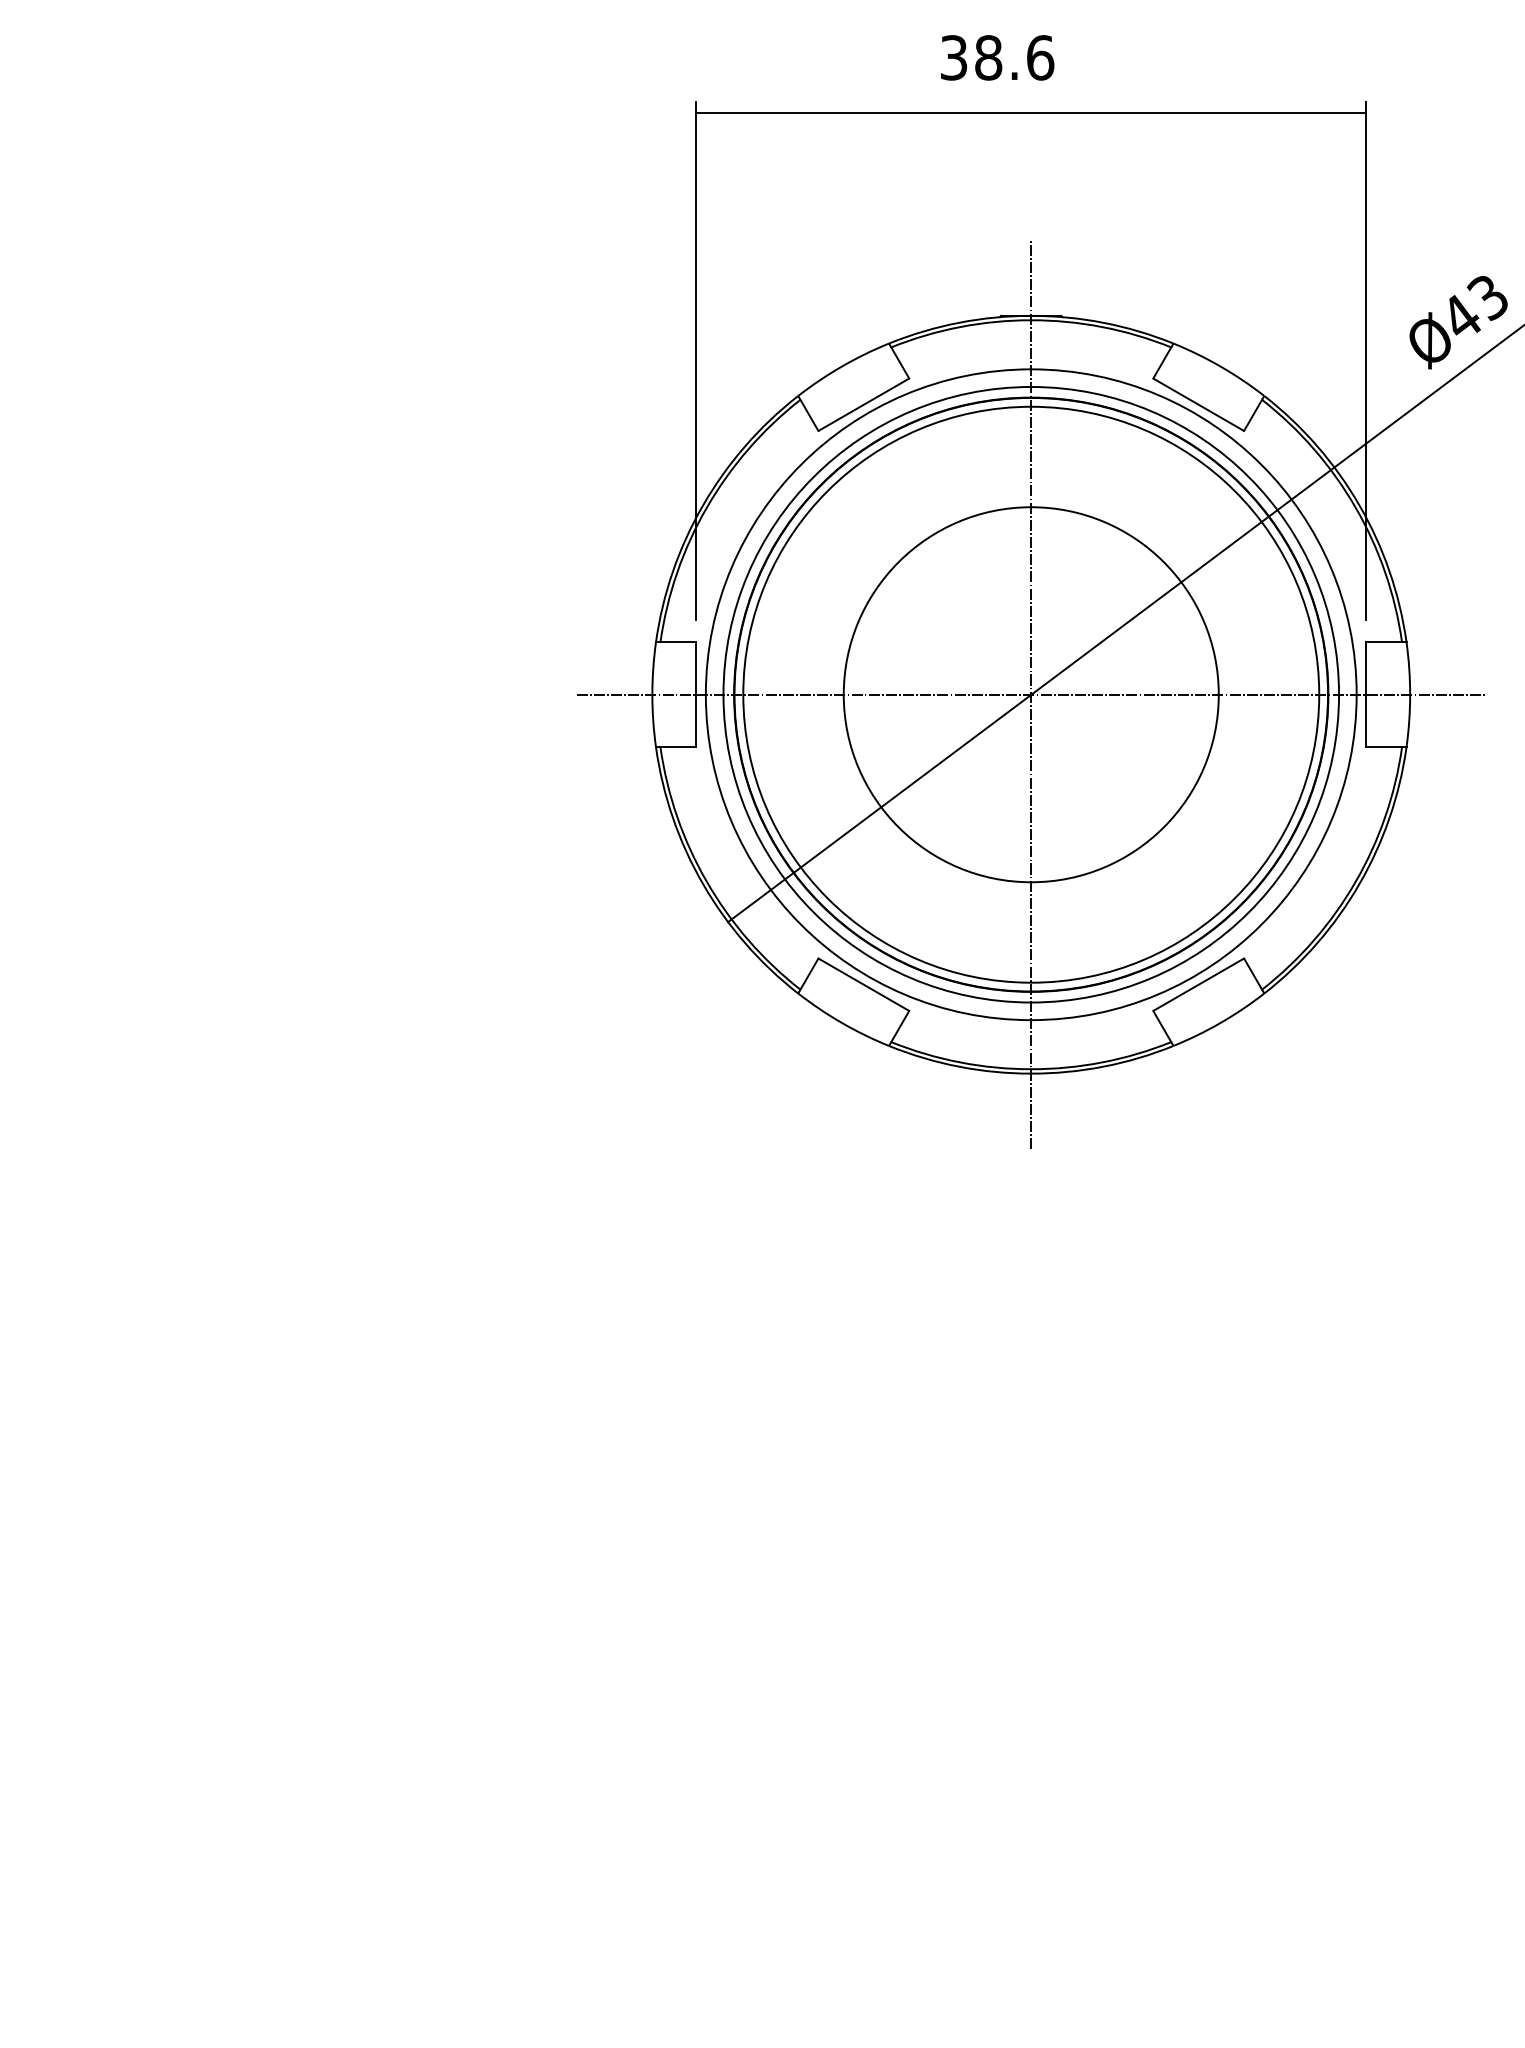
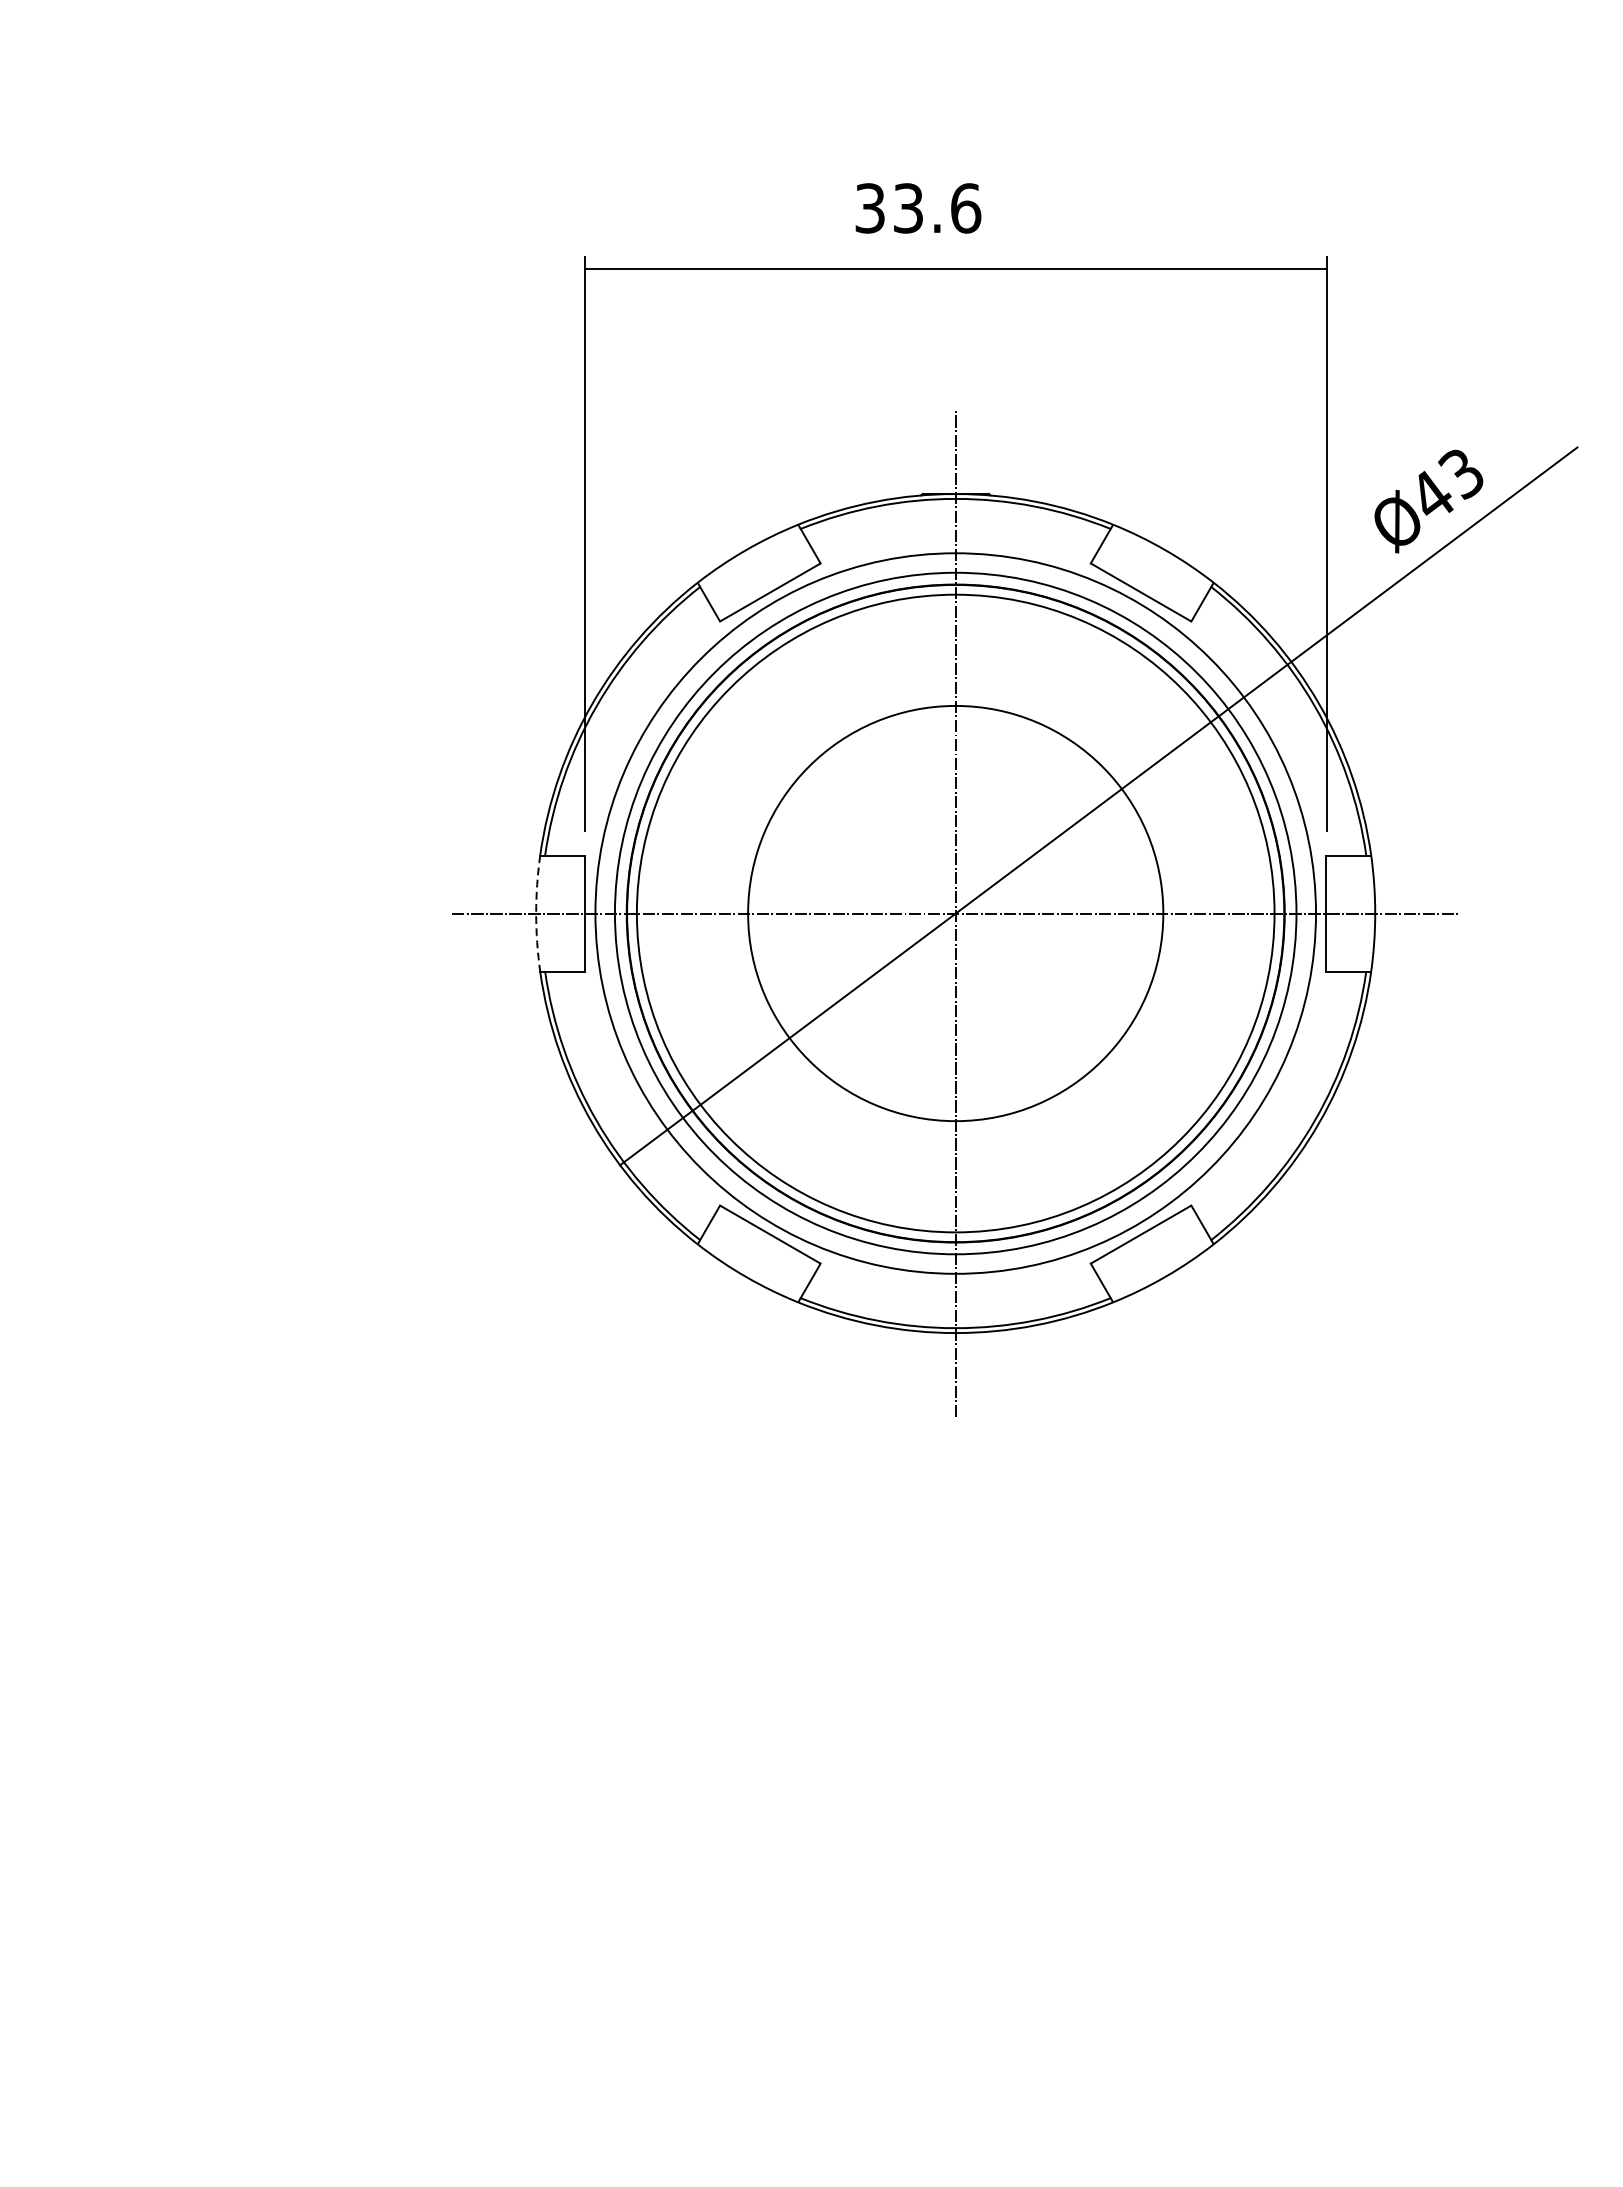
text: (988, 57) -> (908, 207), 38.6 -> 33.6
arc: (652, 694) -> (536, 913), solid -> dashed

